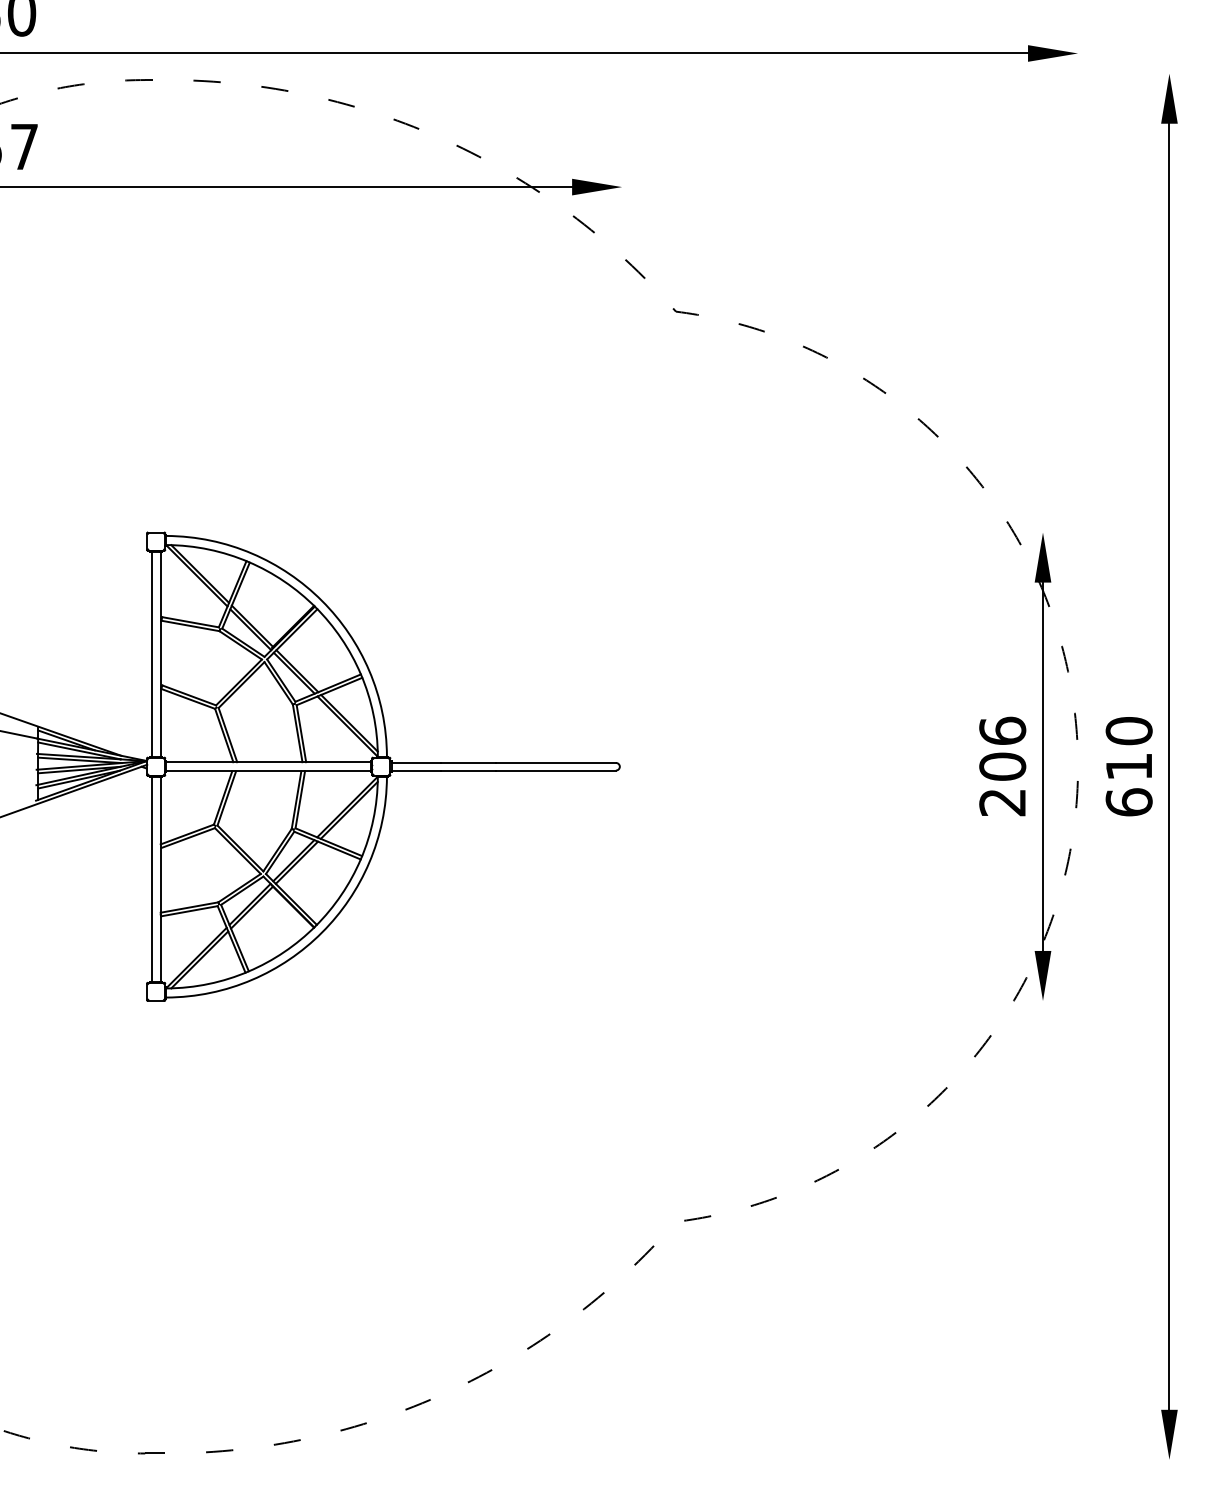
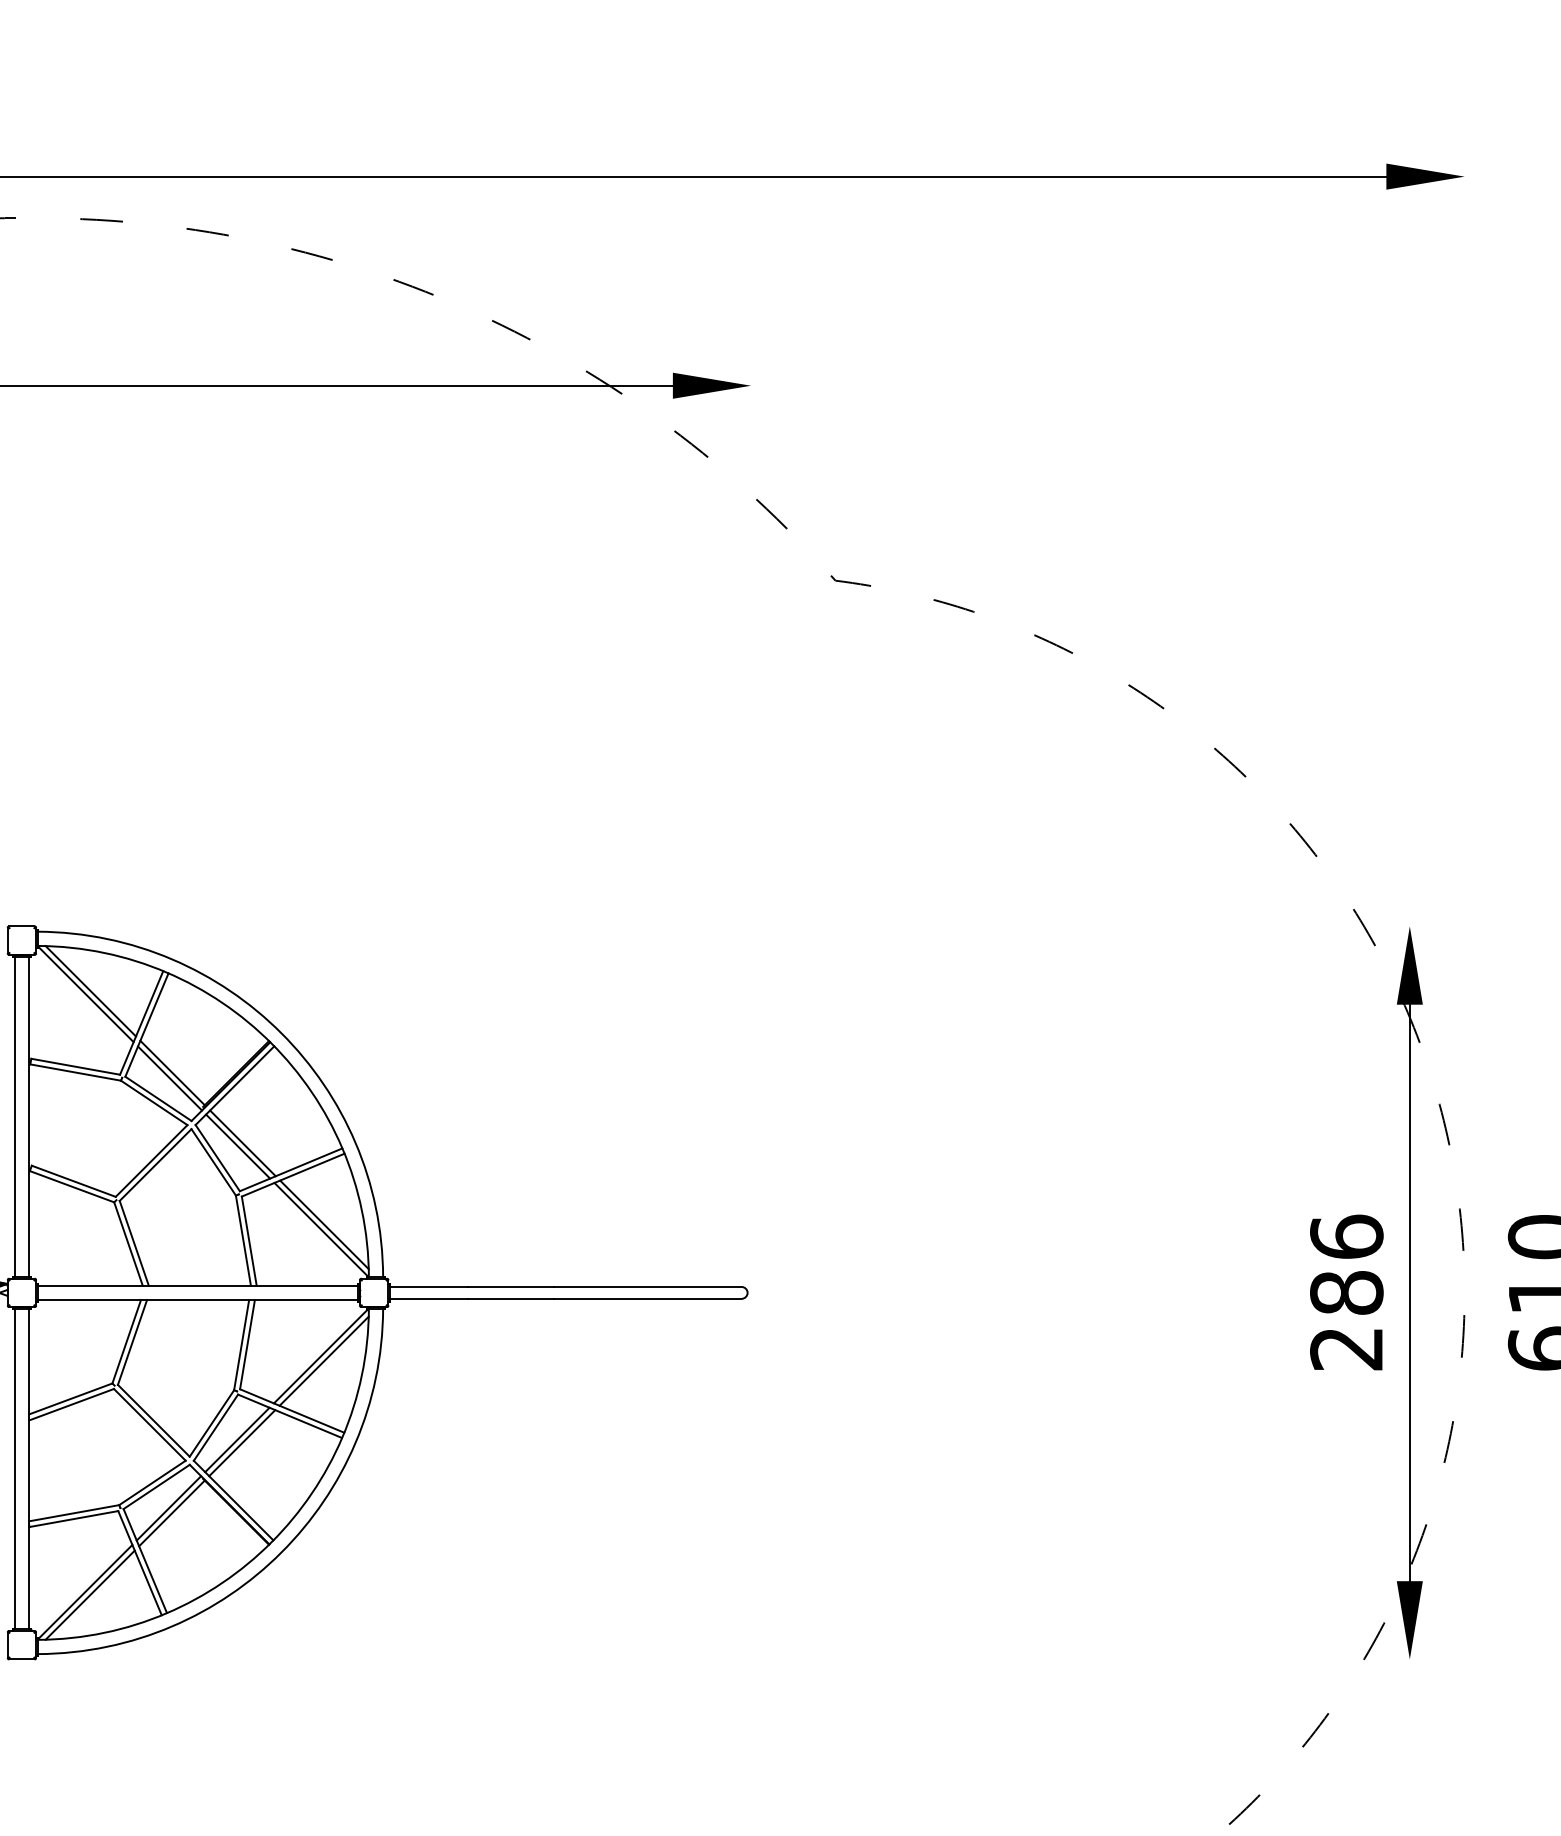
text: (1002, 766) -> (1346, 1292), 206 -> 286

